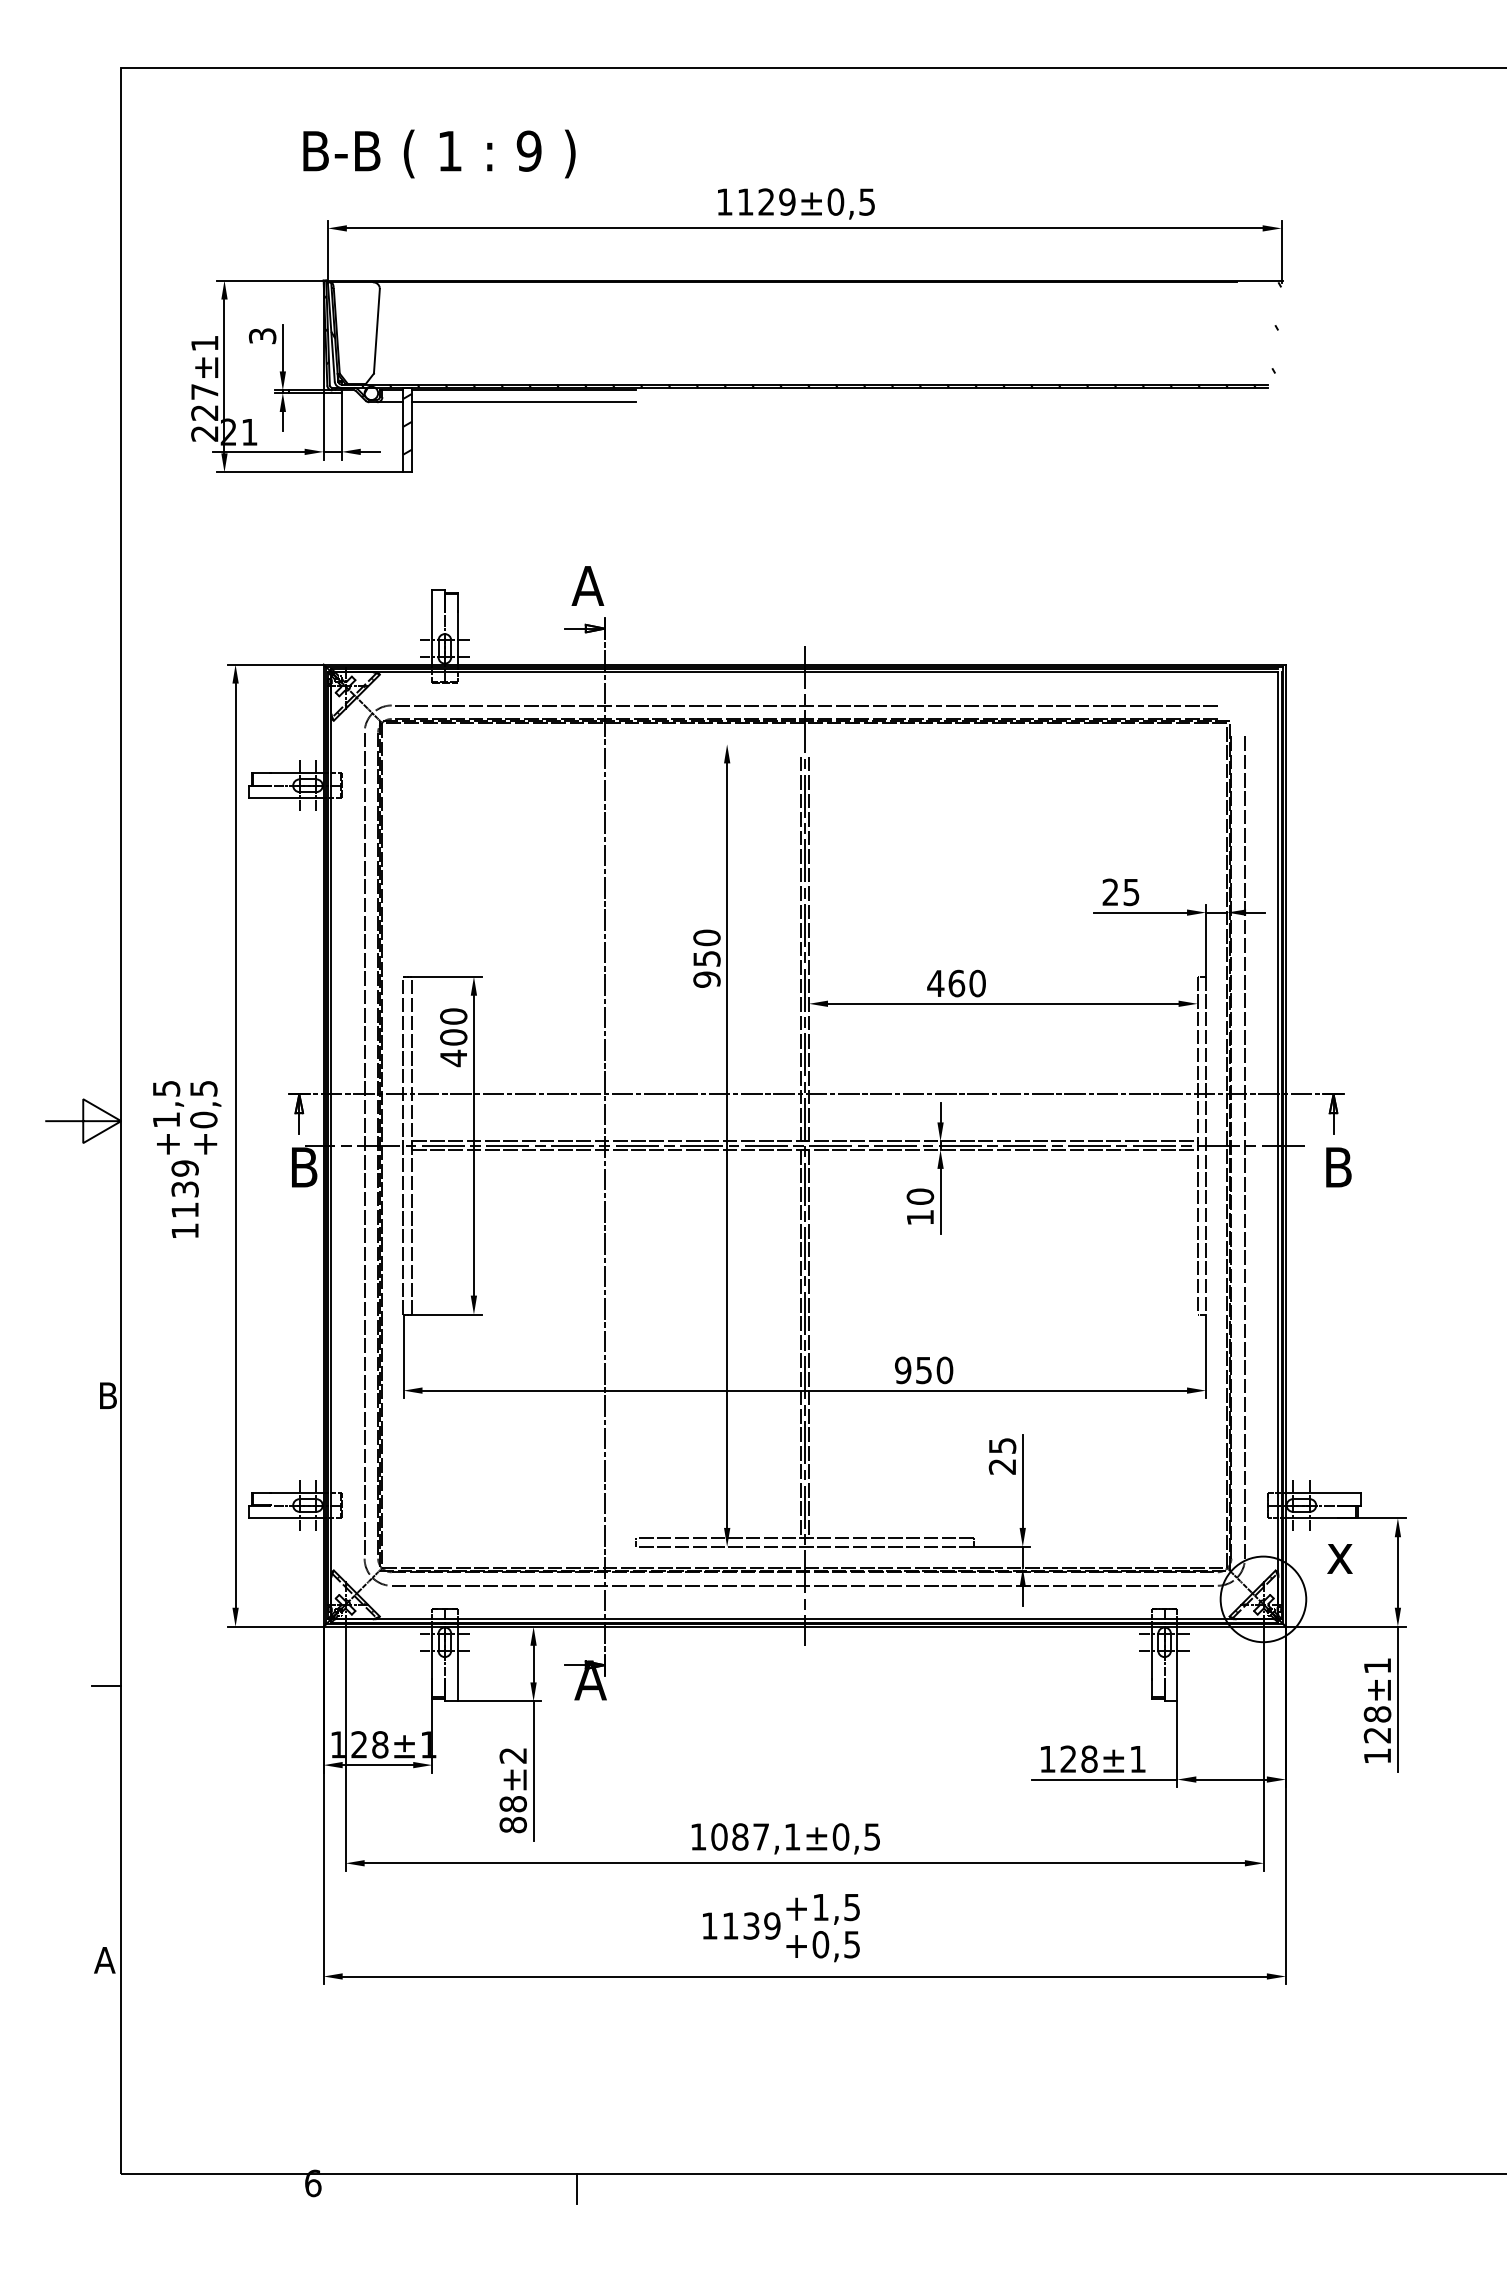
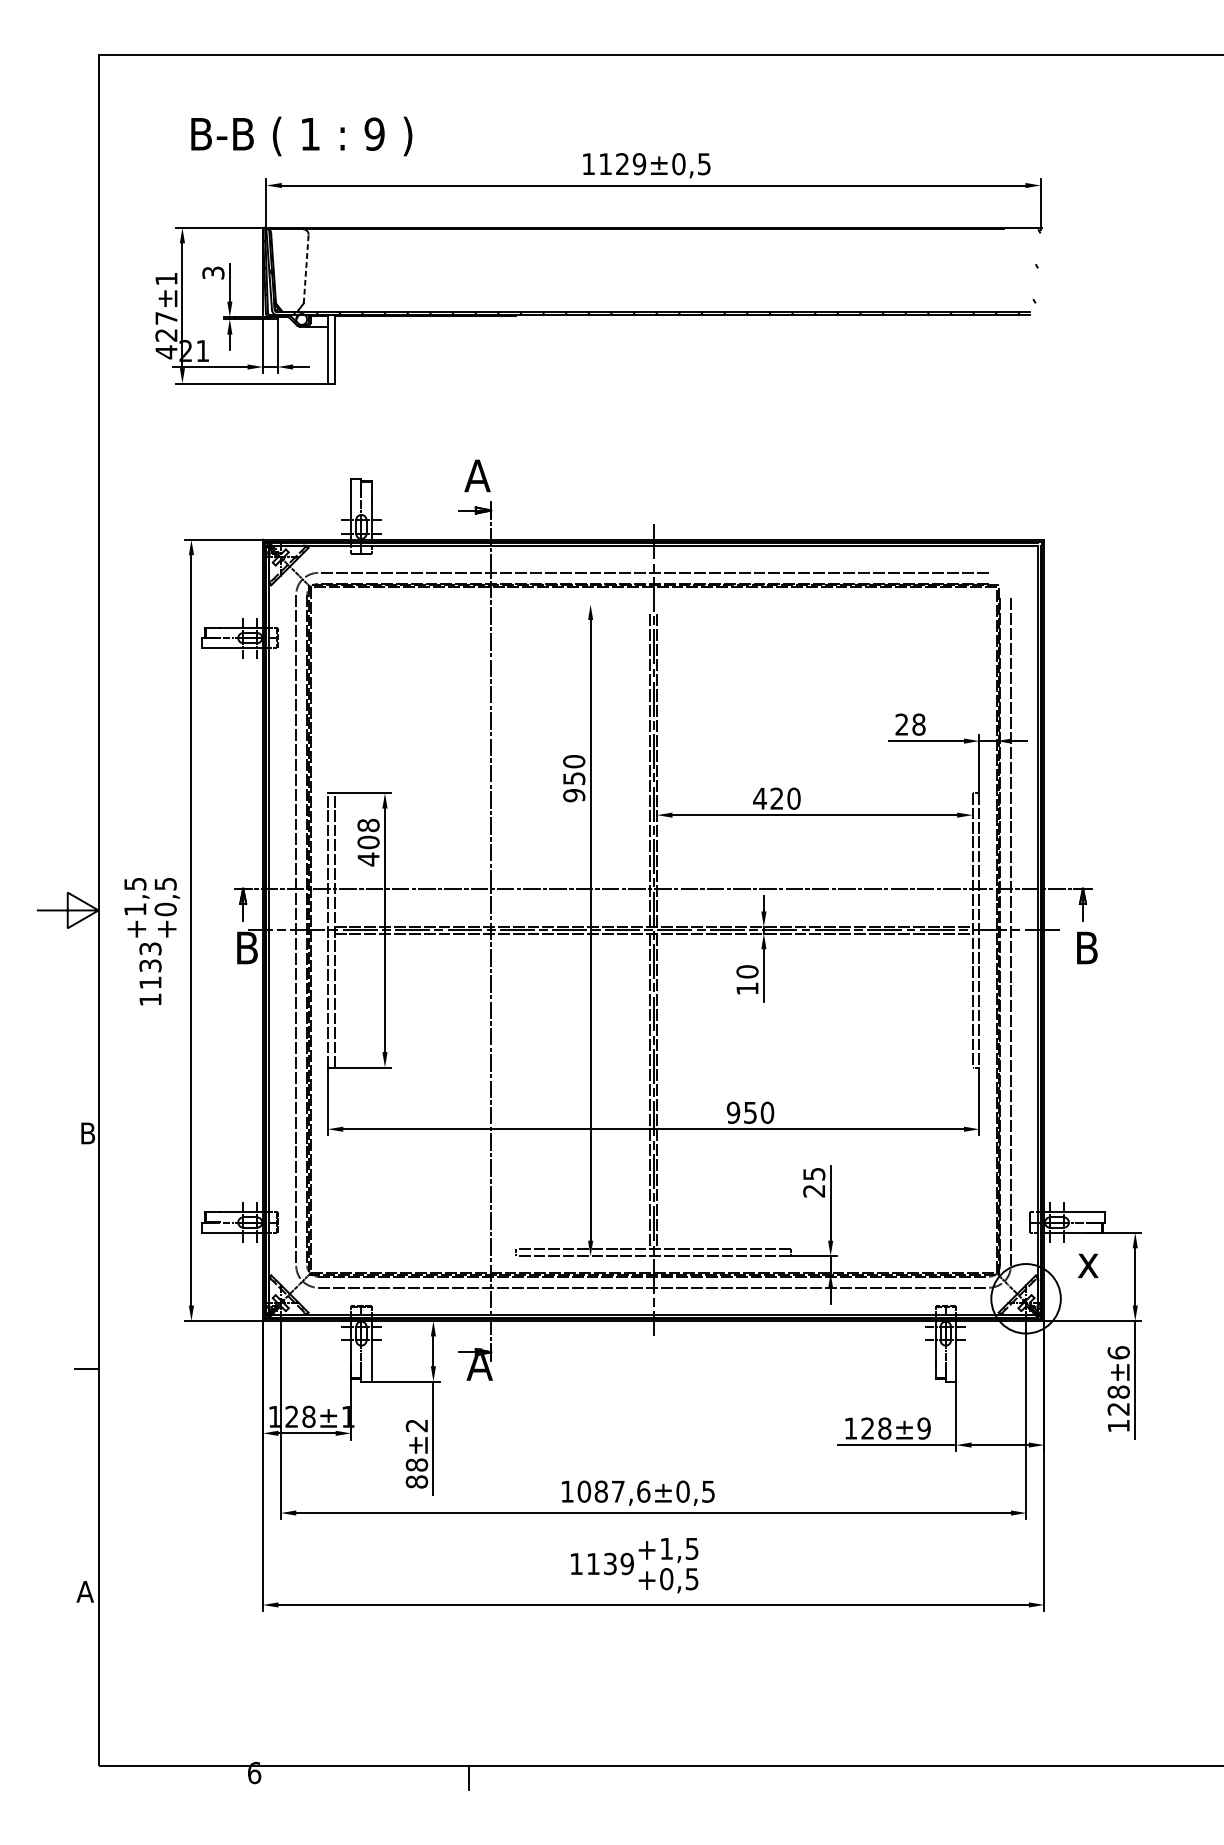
text: (439, 153) -> (301, 136), moved
line: (376, 330) -> (305, 268), solid -> dashed
line: (523, 402) -> (425, 326), removed
hatch: (407, 423) -> (331, 343), removed
text: (204, 433) -> (166, 352), 227 -> 427
text: (1131, 892) -> (918, 724), 25 -> 28
text: (956, 983) -> (776, 798), 460 -> 420
text: (453, 1016) -> (368, 825), 400 -> 408
text: (184, 1168) -> (149, 948), 1139 -> 1133
text: (1377, 1665) -> (1118, 1352), ±1 -> ±6
text: (1137, 1759) -> (923, 1428), ±1 -> ±9
text: (792, 1836) -> (643, 1491), 1087,1 -> 1087,6

